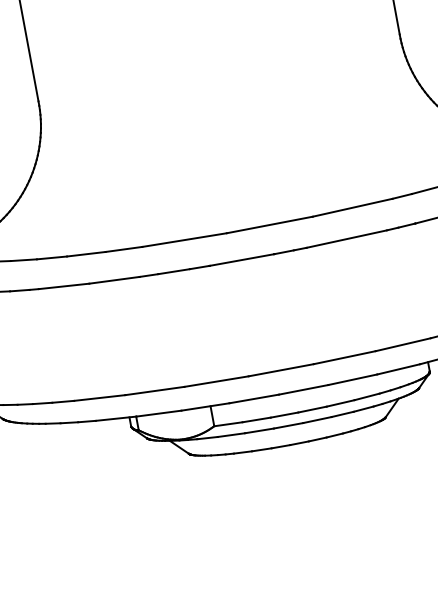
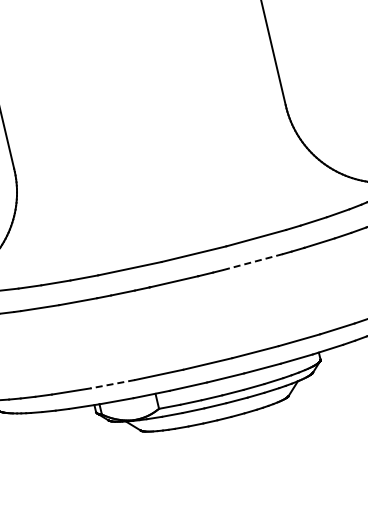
line: (346, 239) -> (252, 262), solid -> dashed
line: (154, 391) -> (112, 384), solid -> dashed

